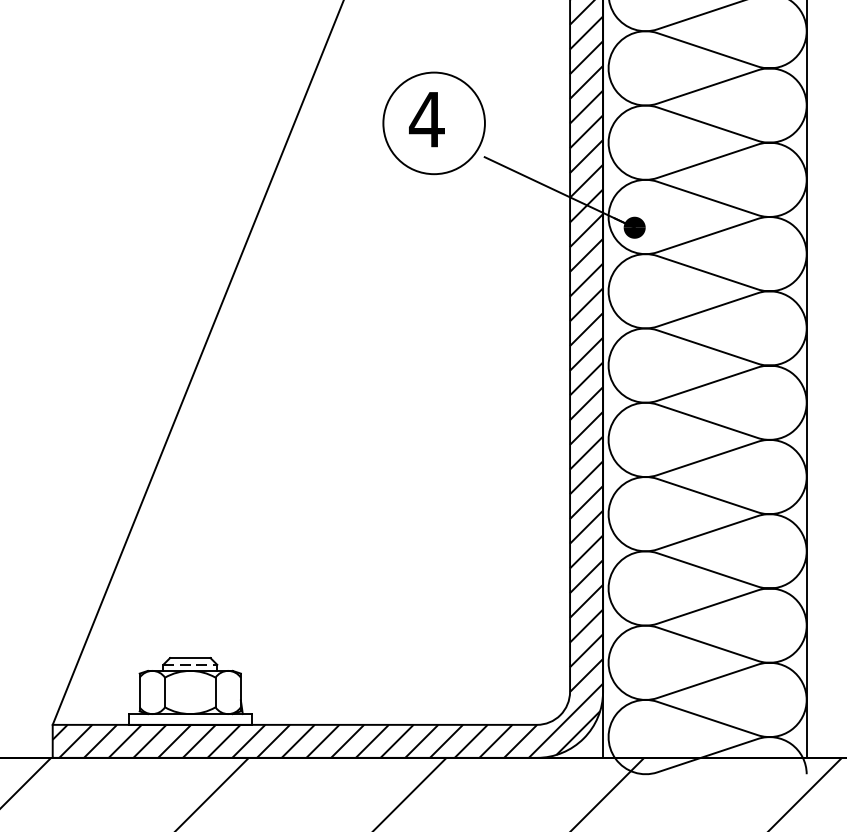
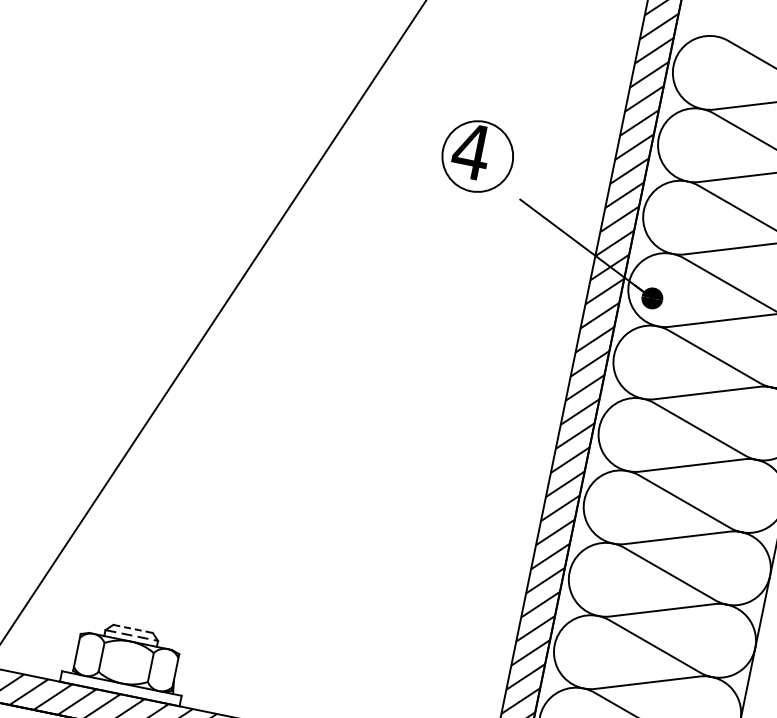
circle: (433, 123) -> (477, 156), size x0.7
line: (190, 658) -> (133, 629), solid -> dashed

